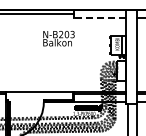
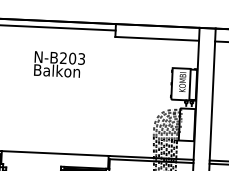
line: (99, 17) -> (156, 38), dashed -> solid
text: (58, 38) -> (58, 64), moved

